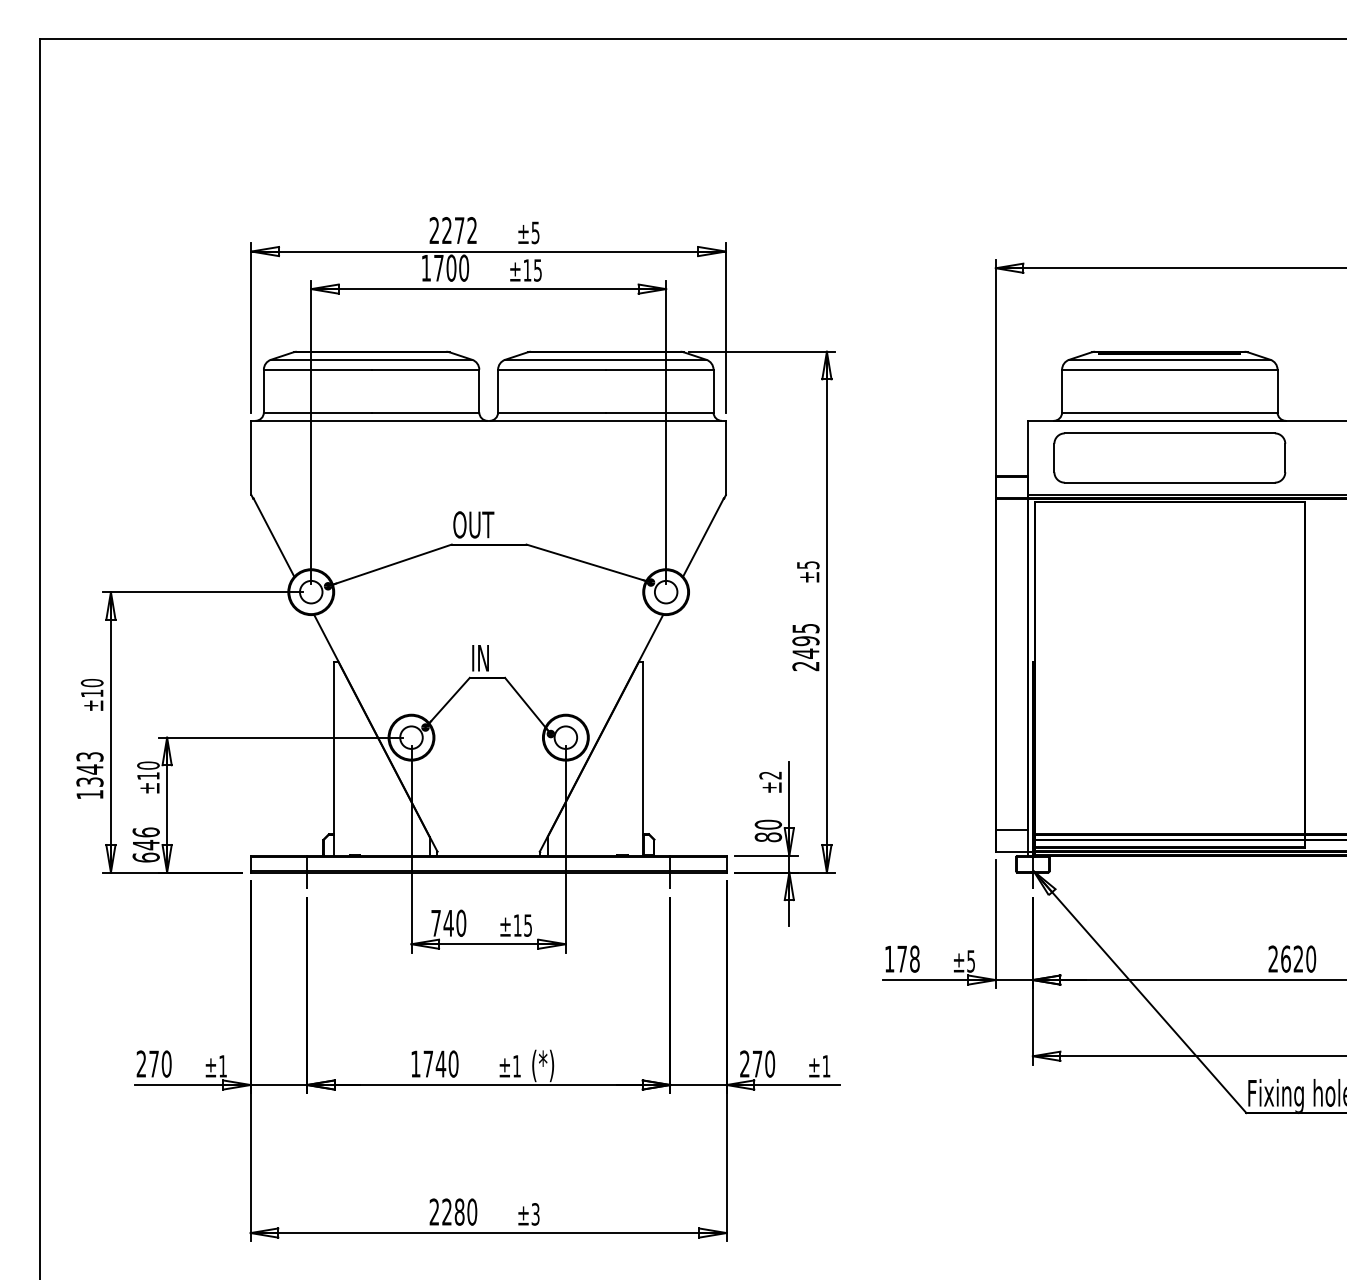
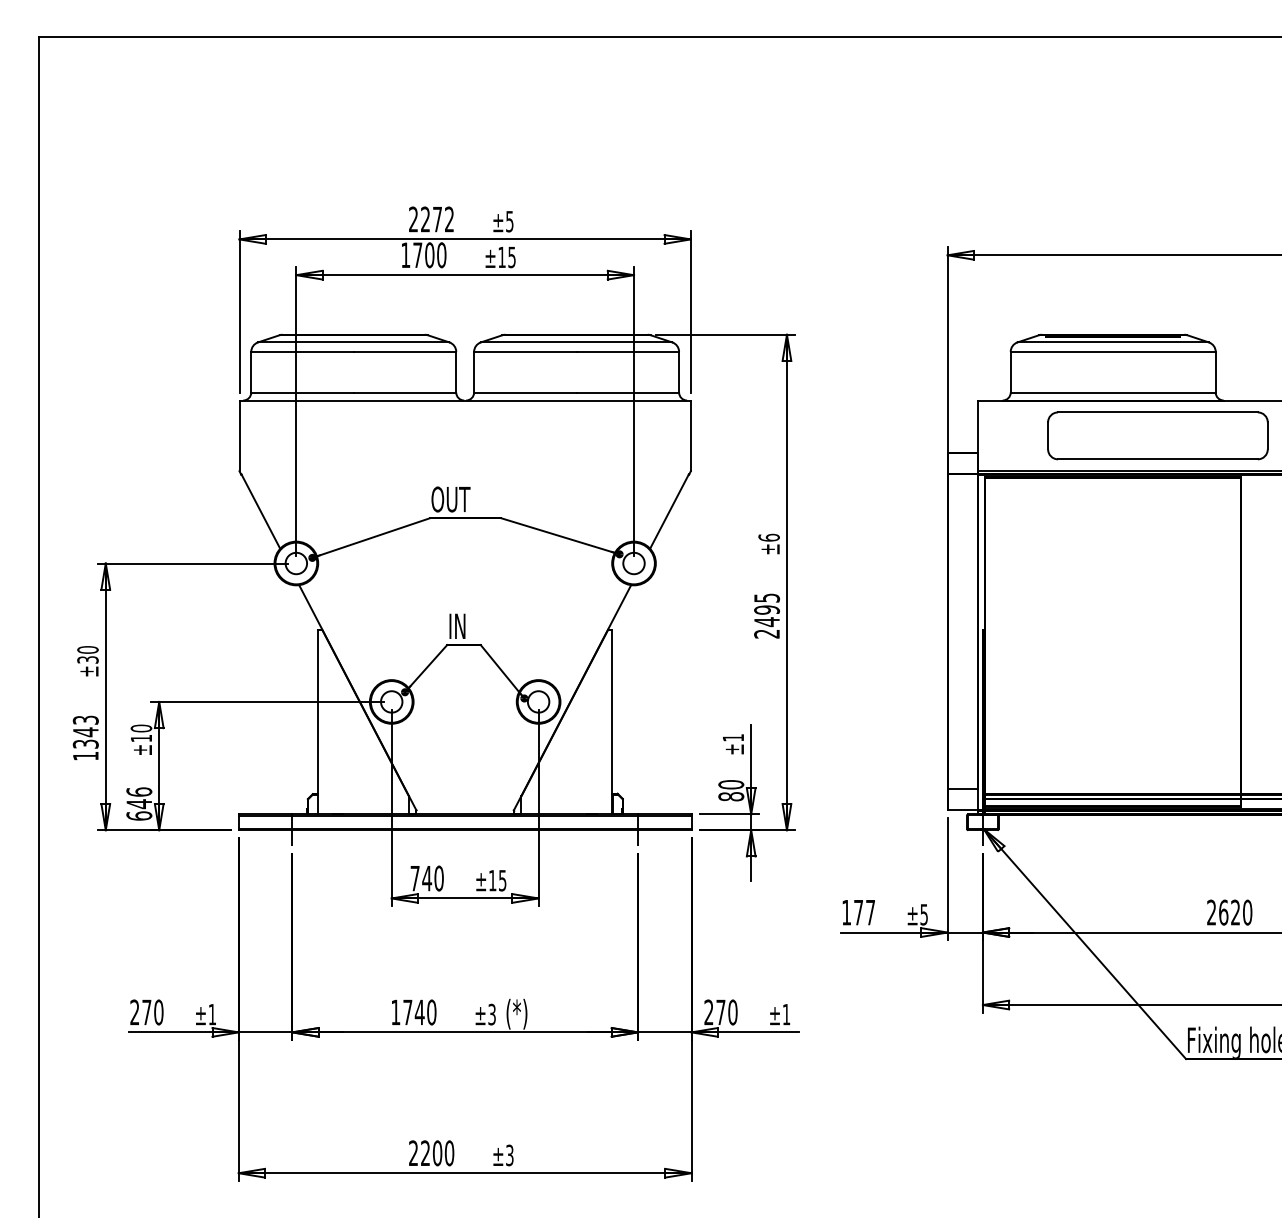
part: (1169, 457) -> (1157, 435), moved
text: (807, 565) -> (768, 538), ±5 -> ±6
text: (91, 693) -> (87, 659), ±10 -> ±30
text: (770, 775) -> (733, 737), ±2 -> ±1
text: (914, 958) -> (870, 912), 178 -> 177
text: (516, 1066) -> (491, 1014), ±1 -> ±3
text: (459, 1211) -> (437, 1152), 2280 -> 2200

